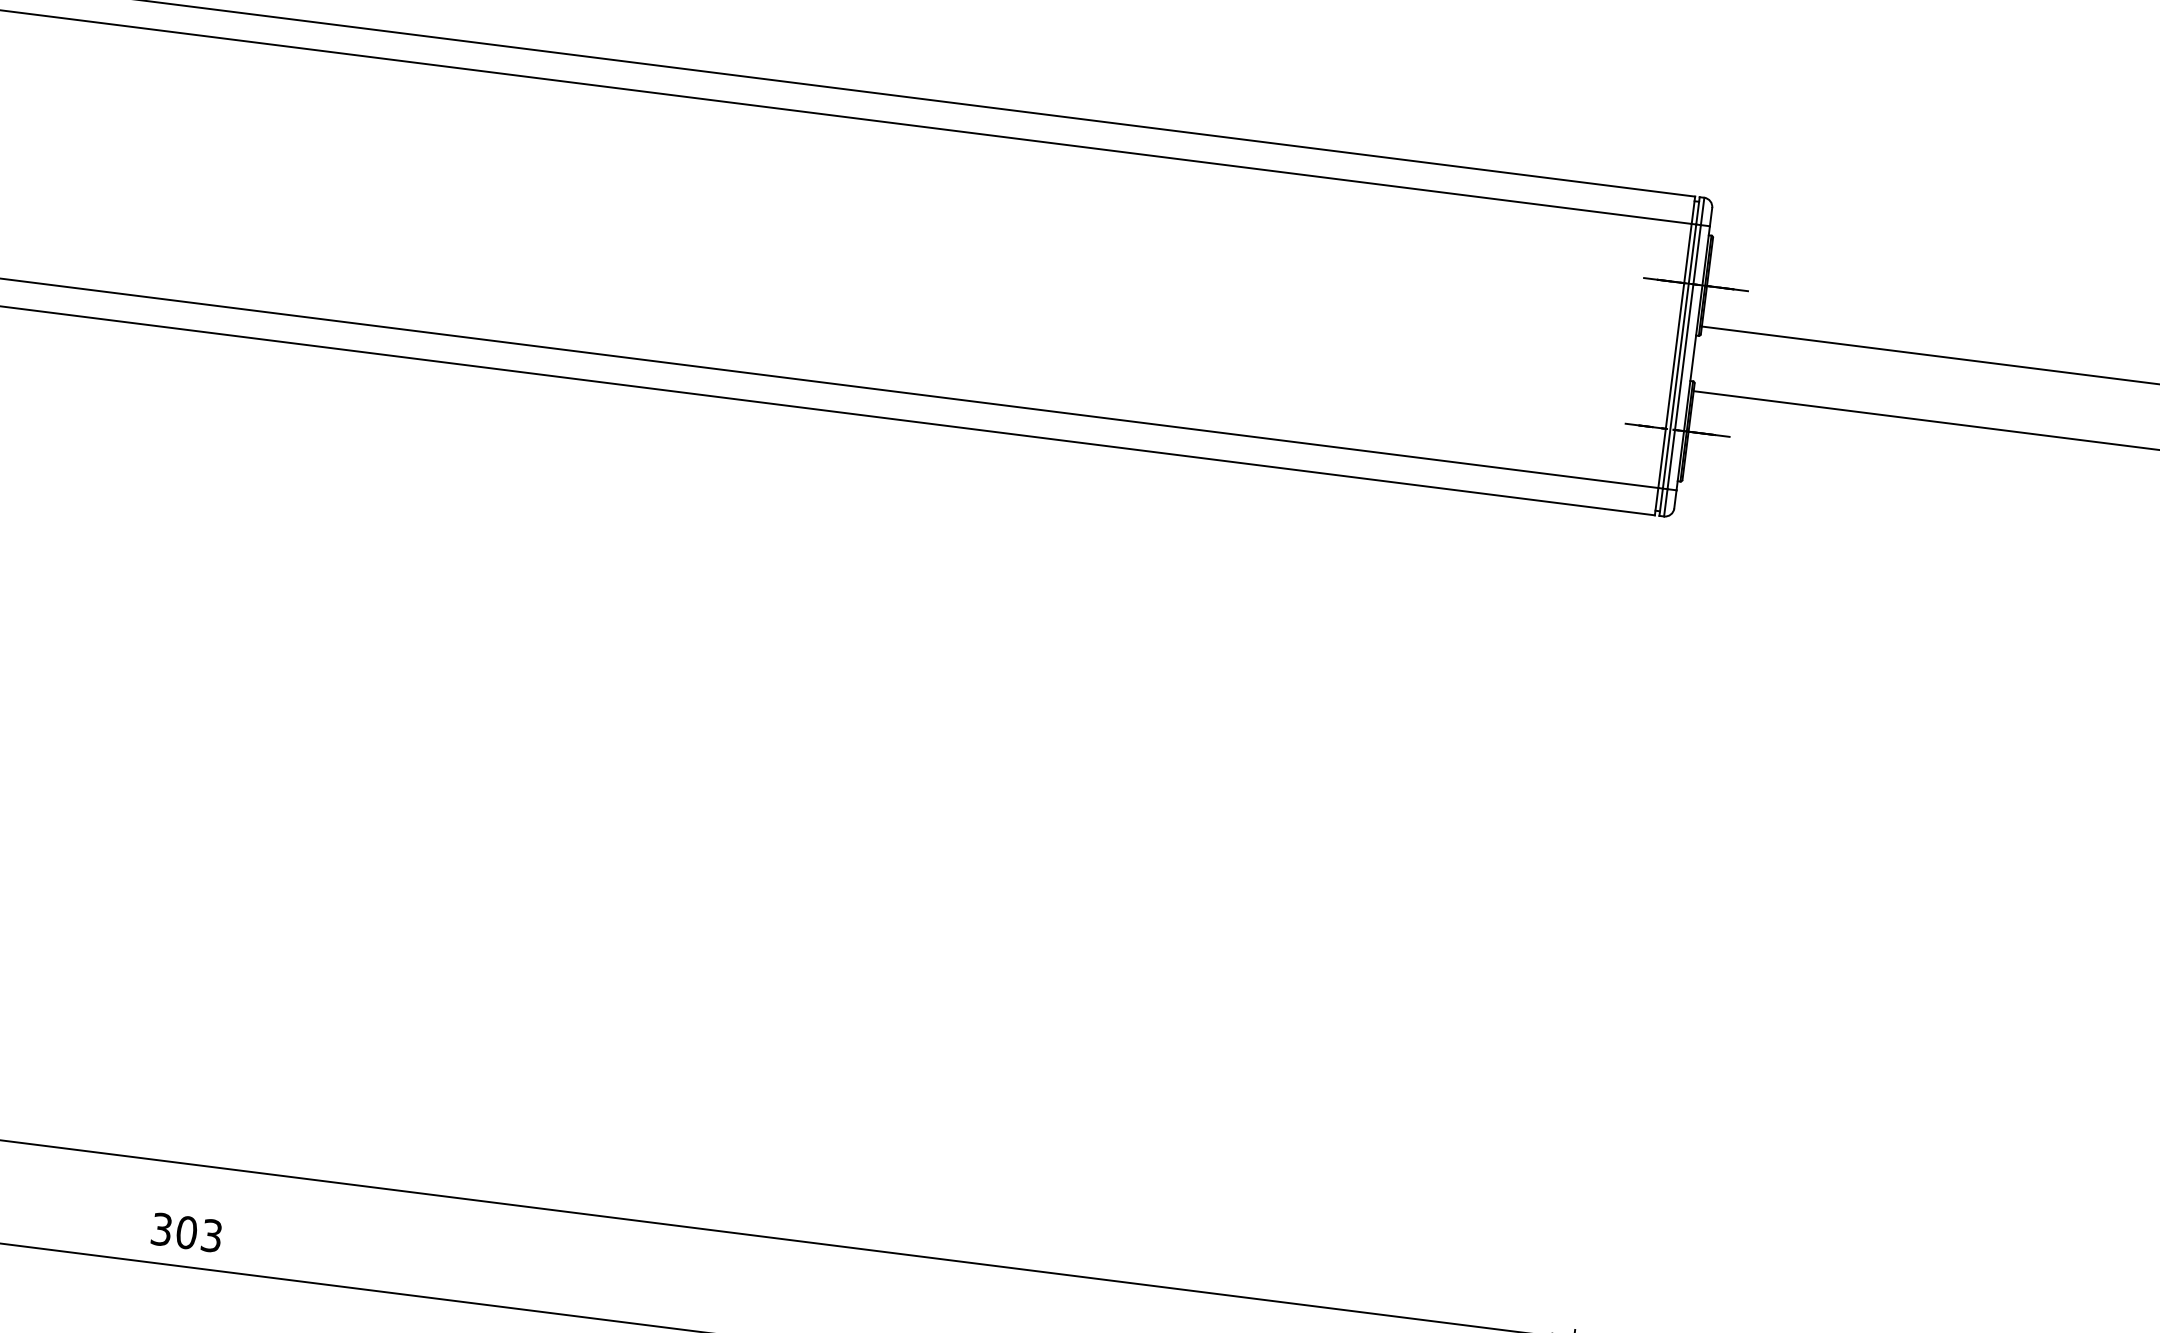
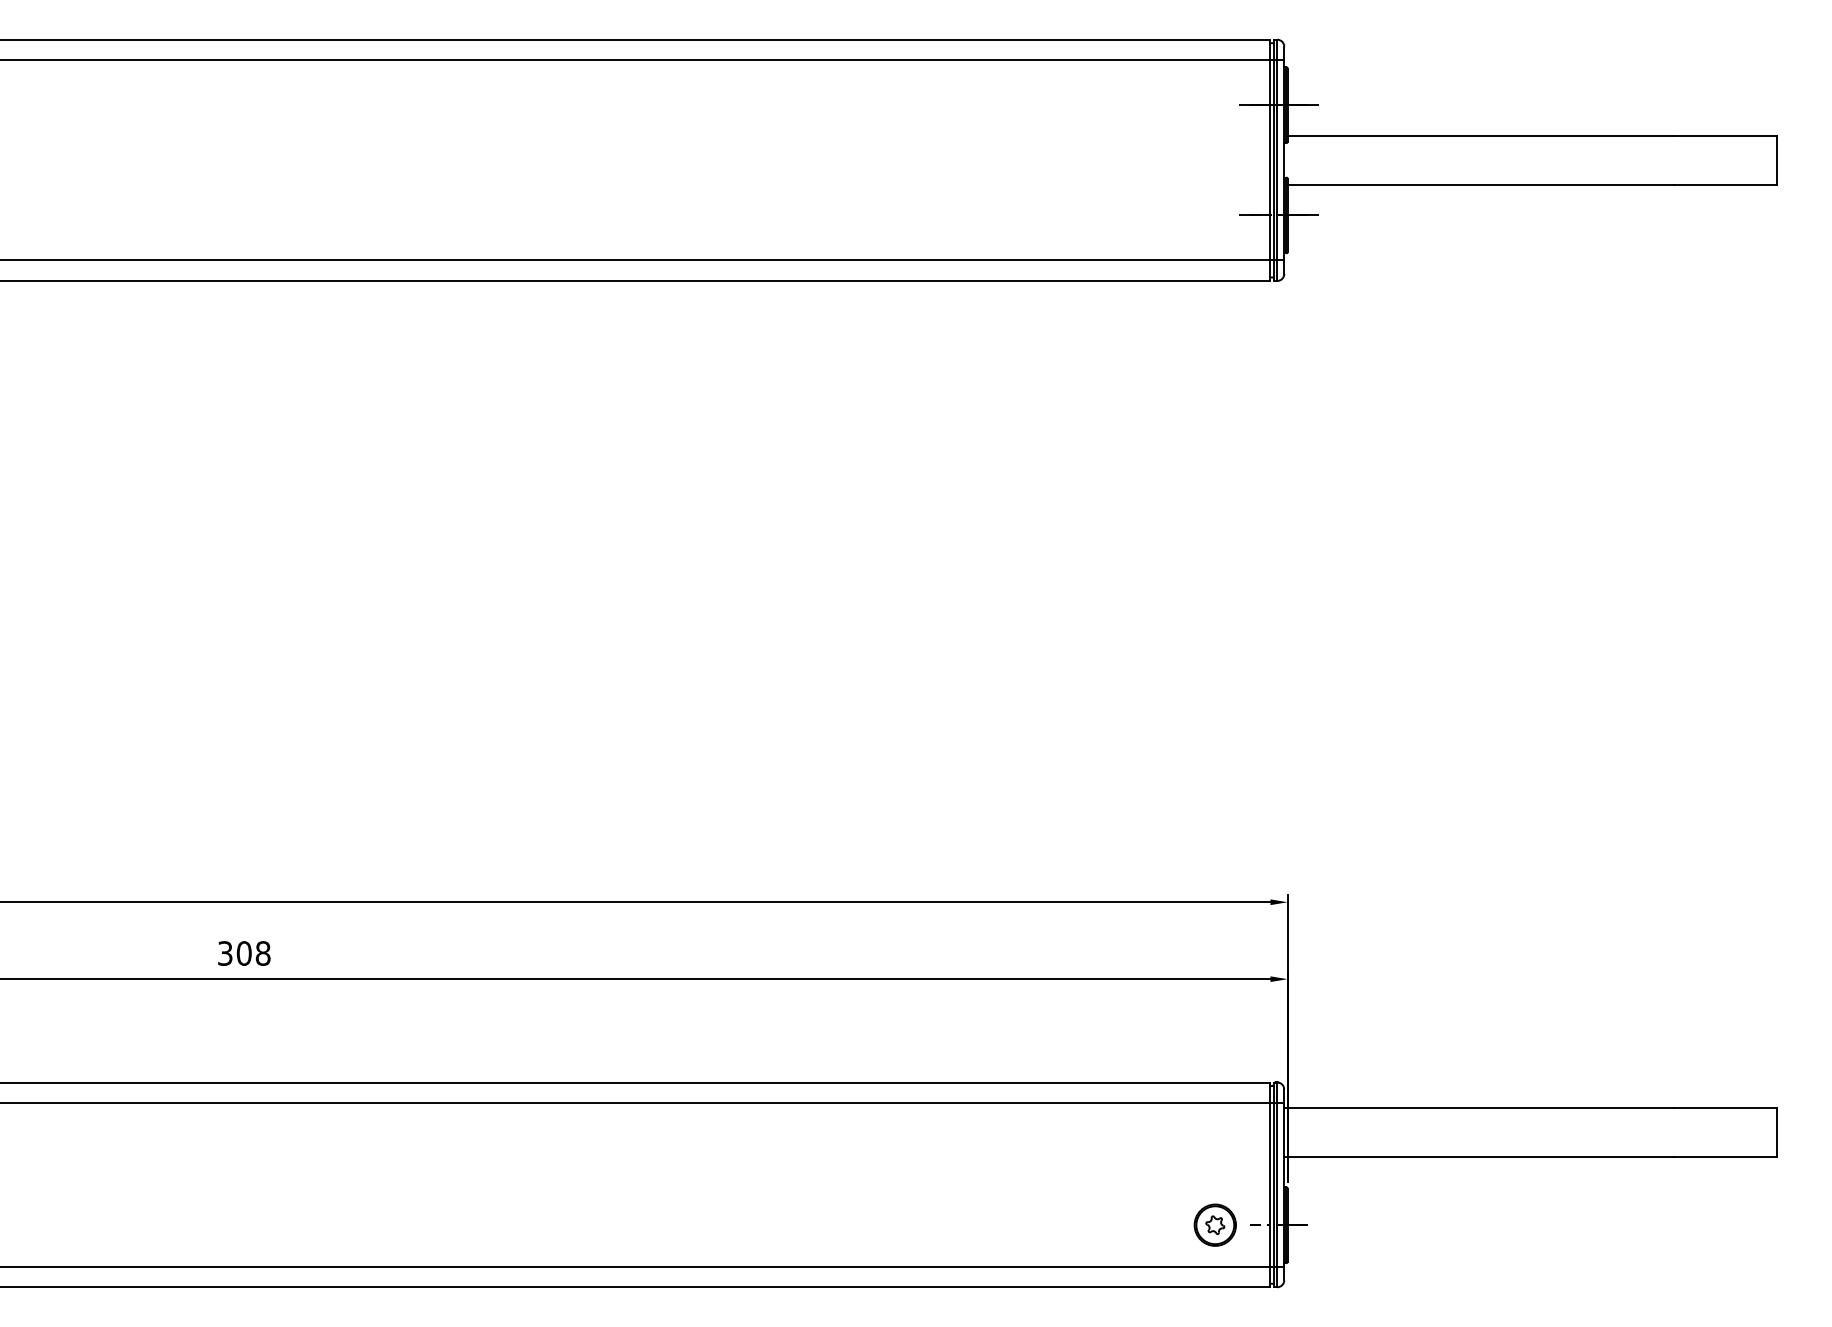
text: (210, 1235) -> (262, 953), 303 -> 308

